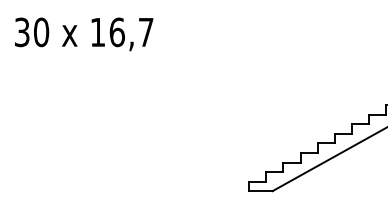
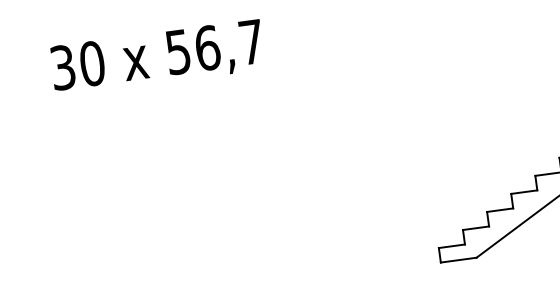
text: (97, 32) -> (177, 52), 16,7 -> 56,7

